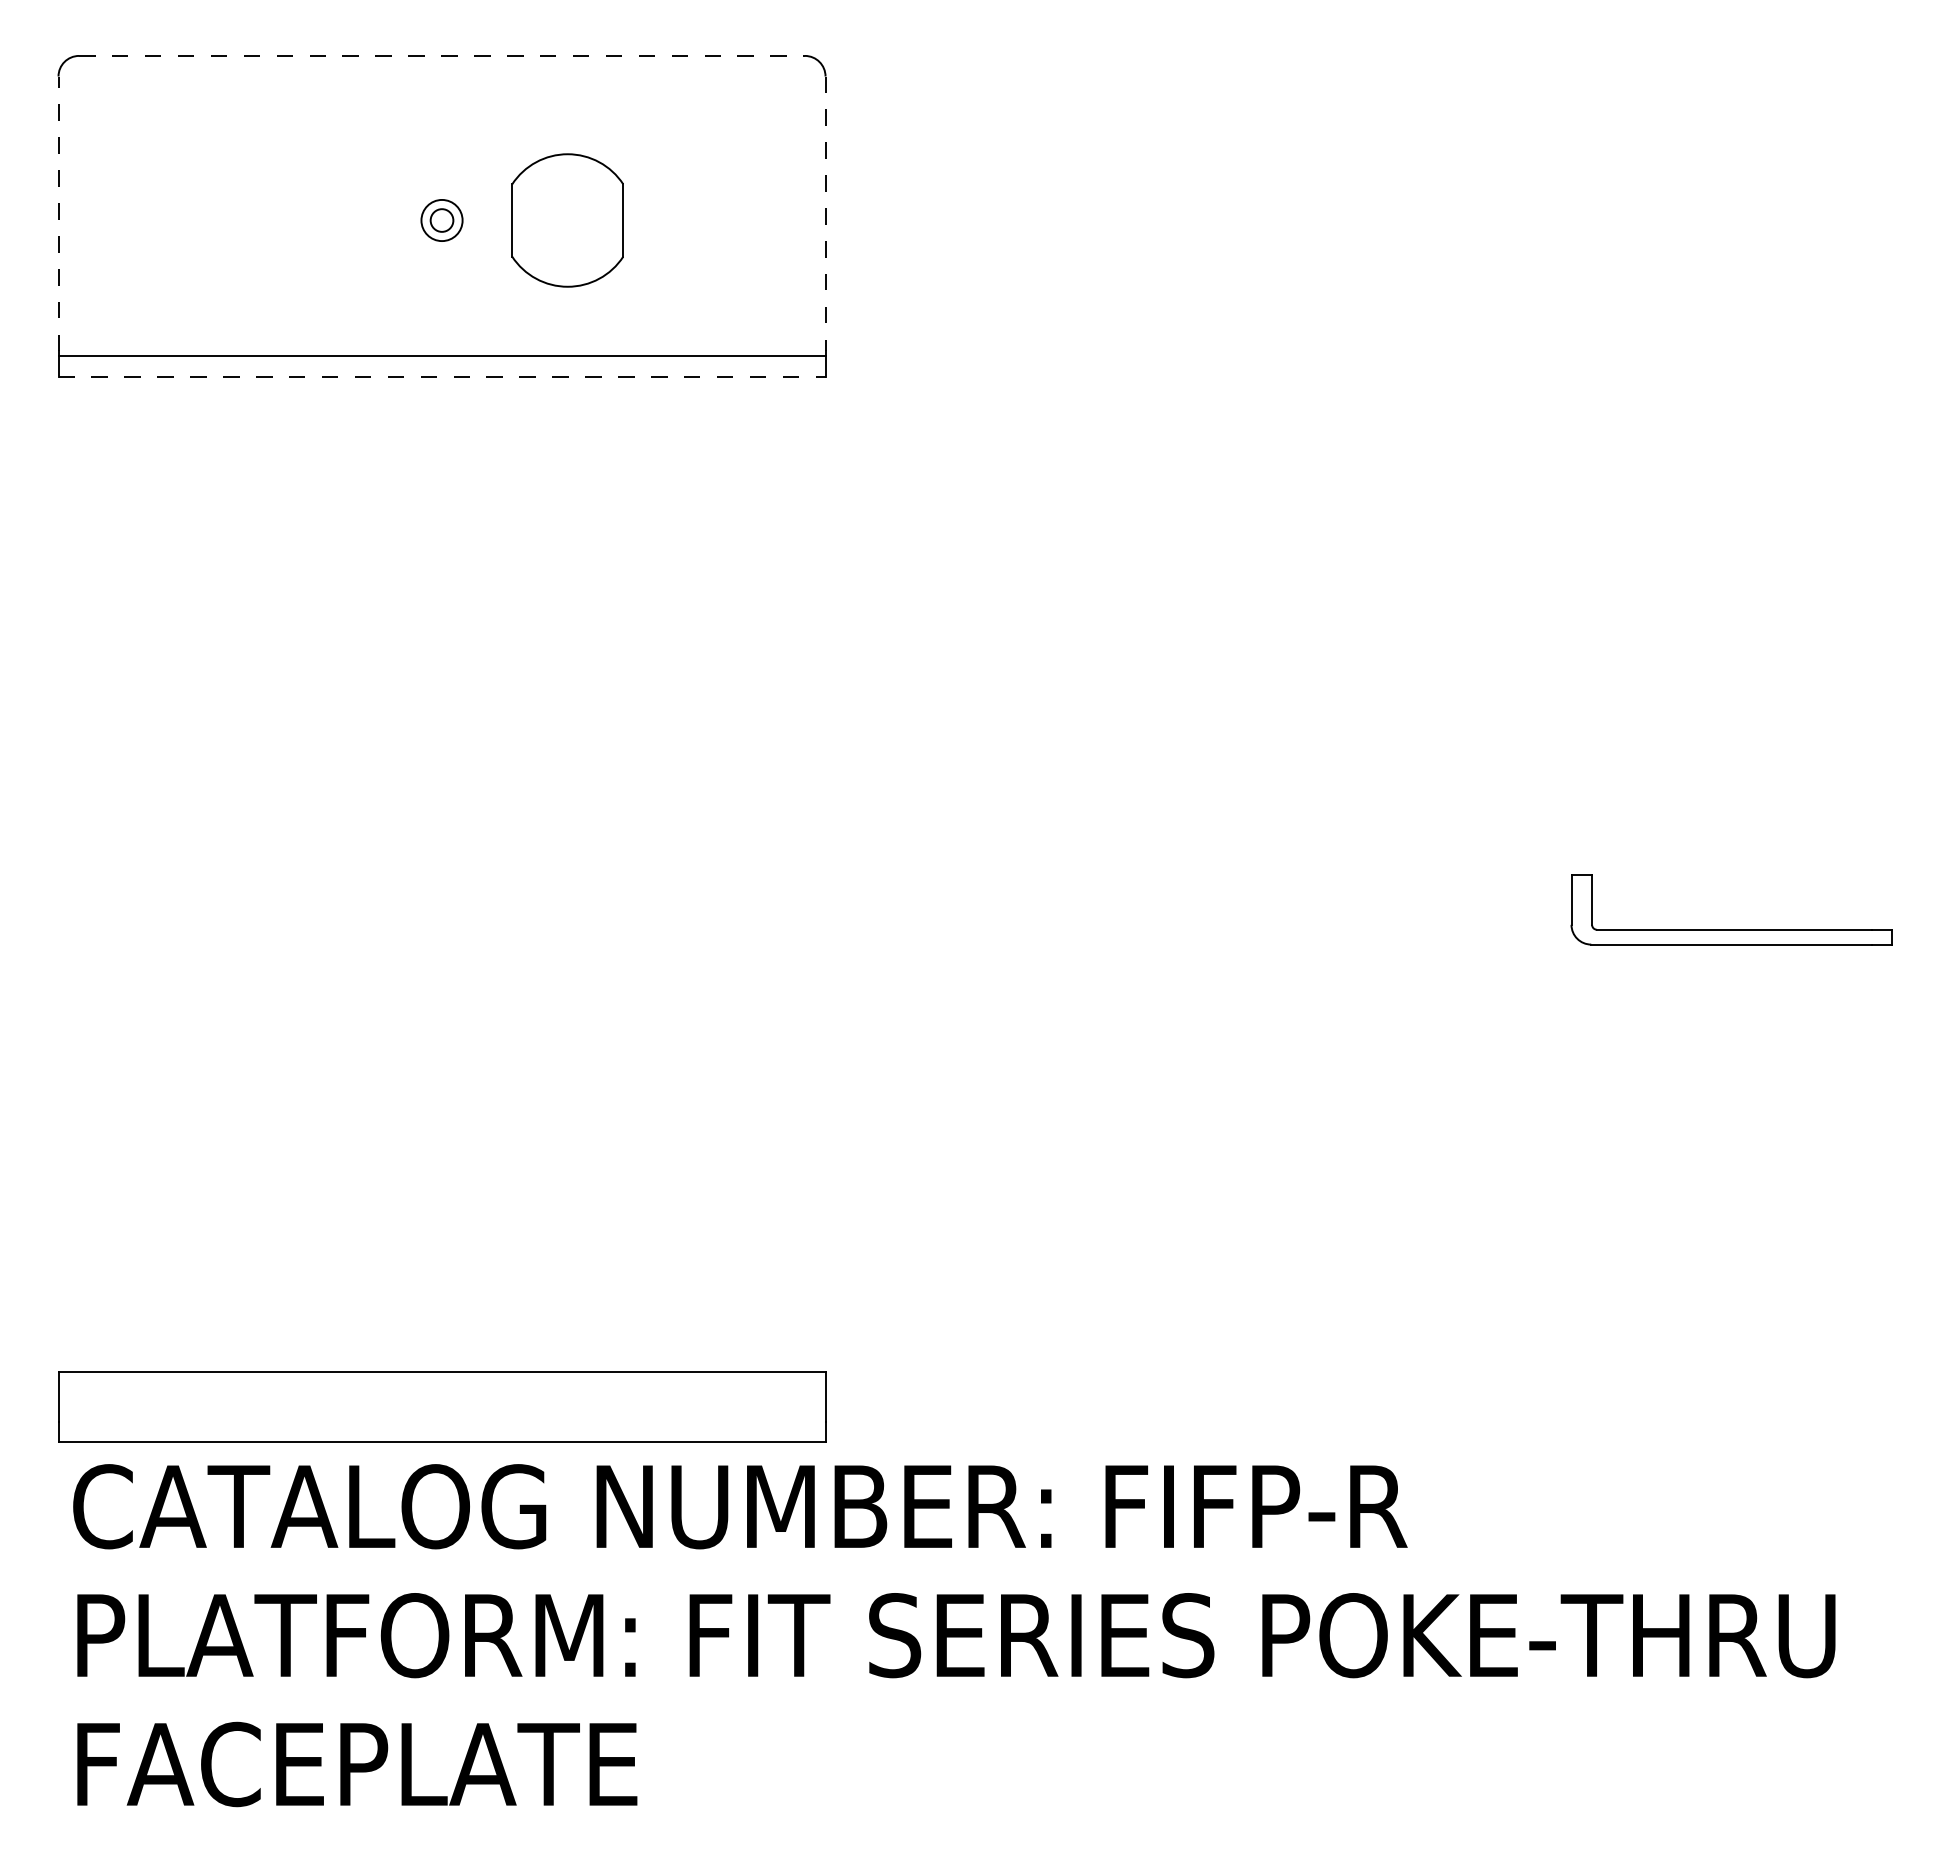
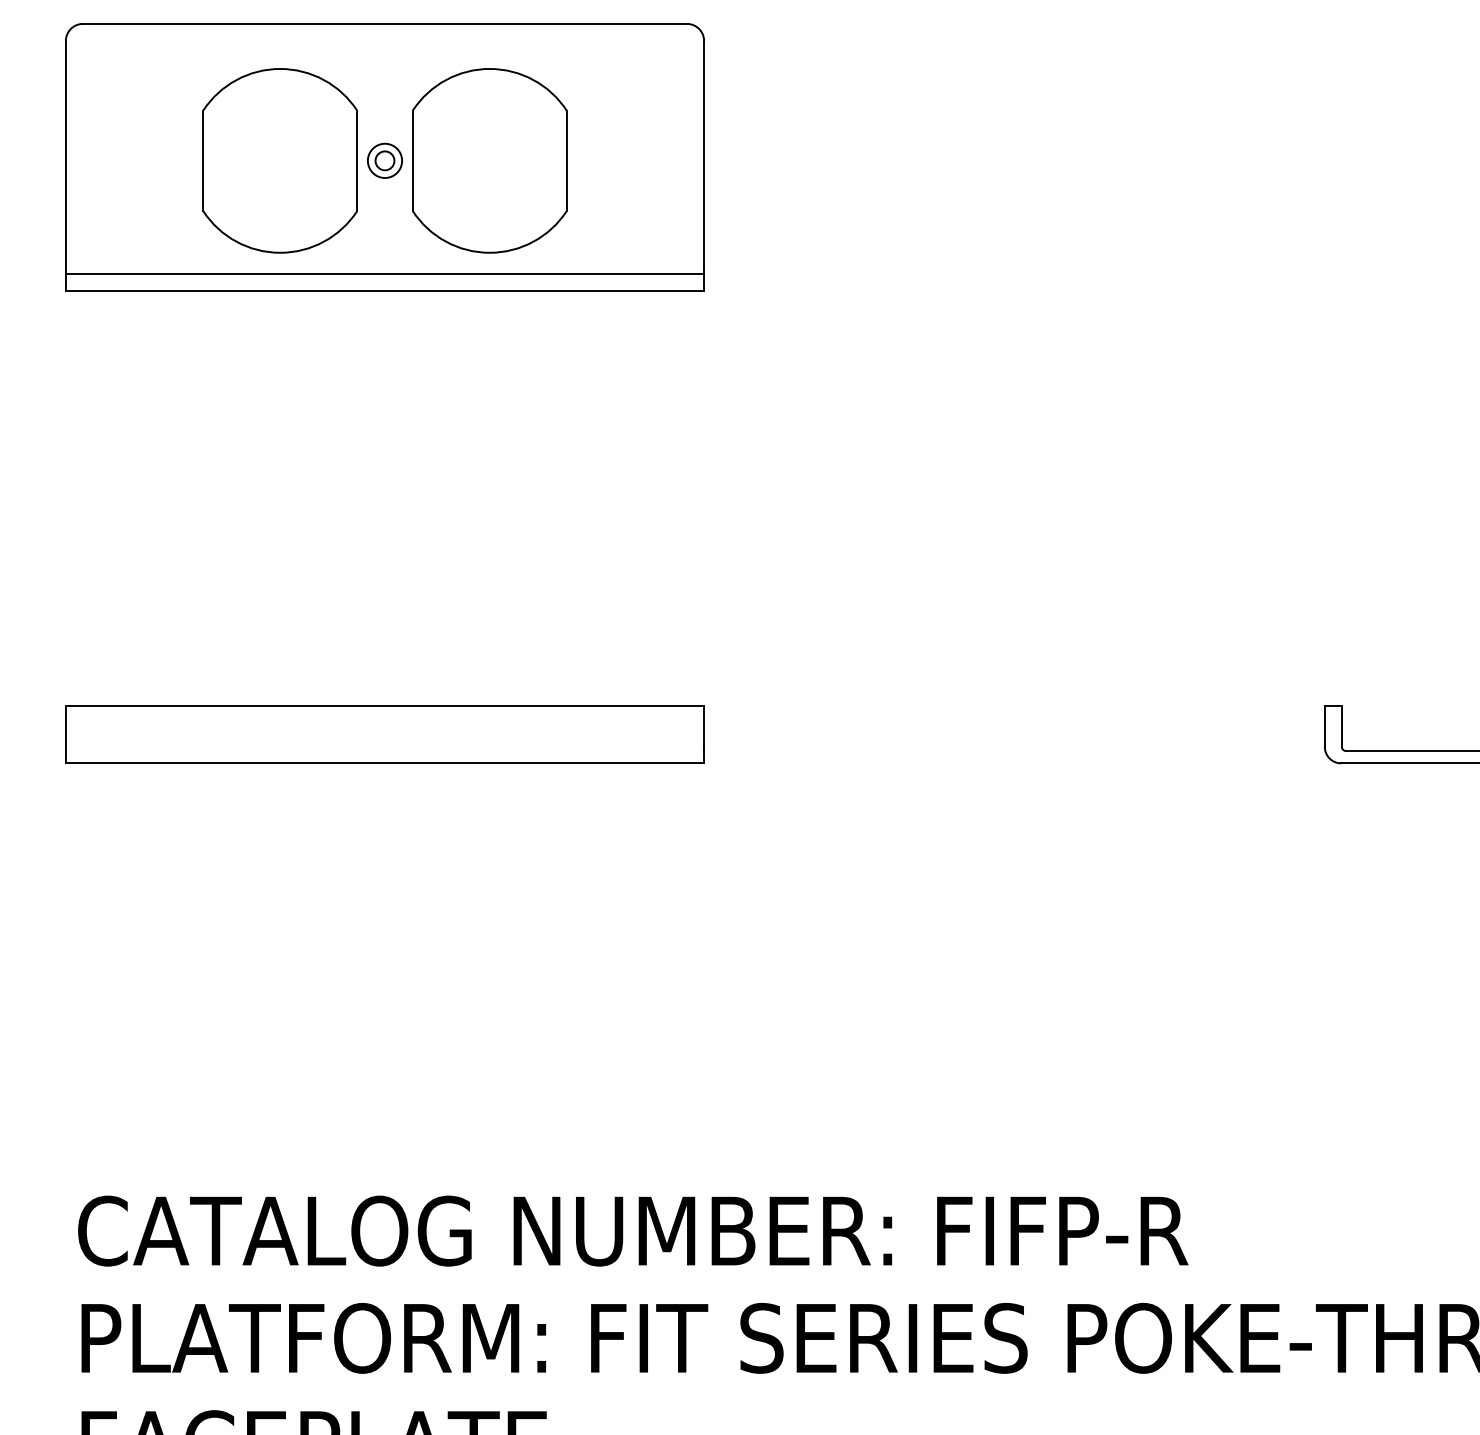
line: (442, 55) -> (385, 23), dashed -> solid
line: (58, 213) -> (65, 155), dashed -> solid
line: (825, 214) -> (704, 155), dashed -> solid
part: (315, 220) -> (279, 160), added
part: (567, 220) -> (489, 160), size x1.67
line: (442, 376) -> (385, 290), dashed -> solid
part: (442, 1406) -> (385, 734), moved

